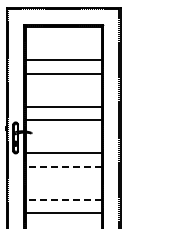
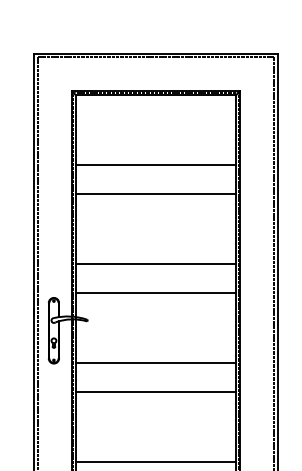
line: (63, 166) -> (155, 391), dashed -> solid
line: (63, 199) -> (155, 461), dashed -> solid

